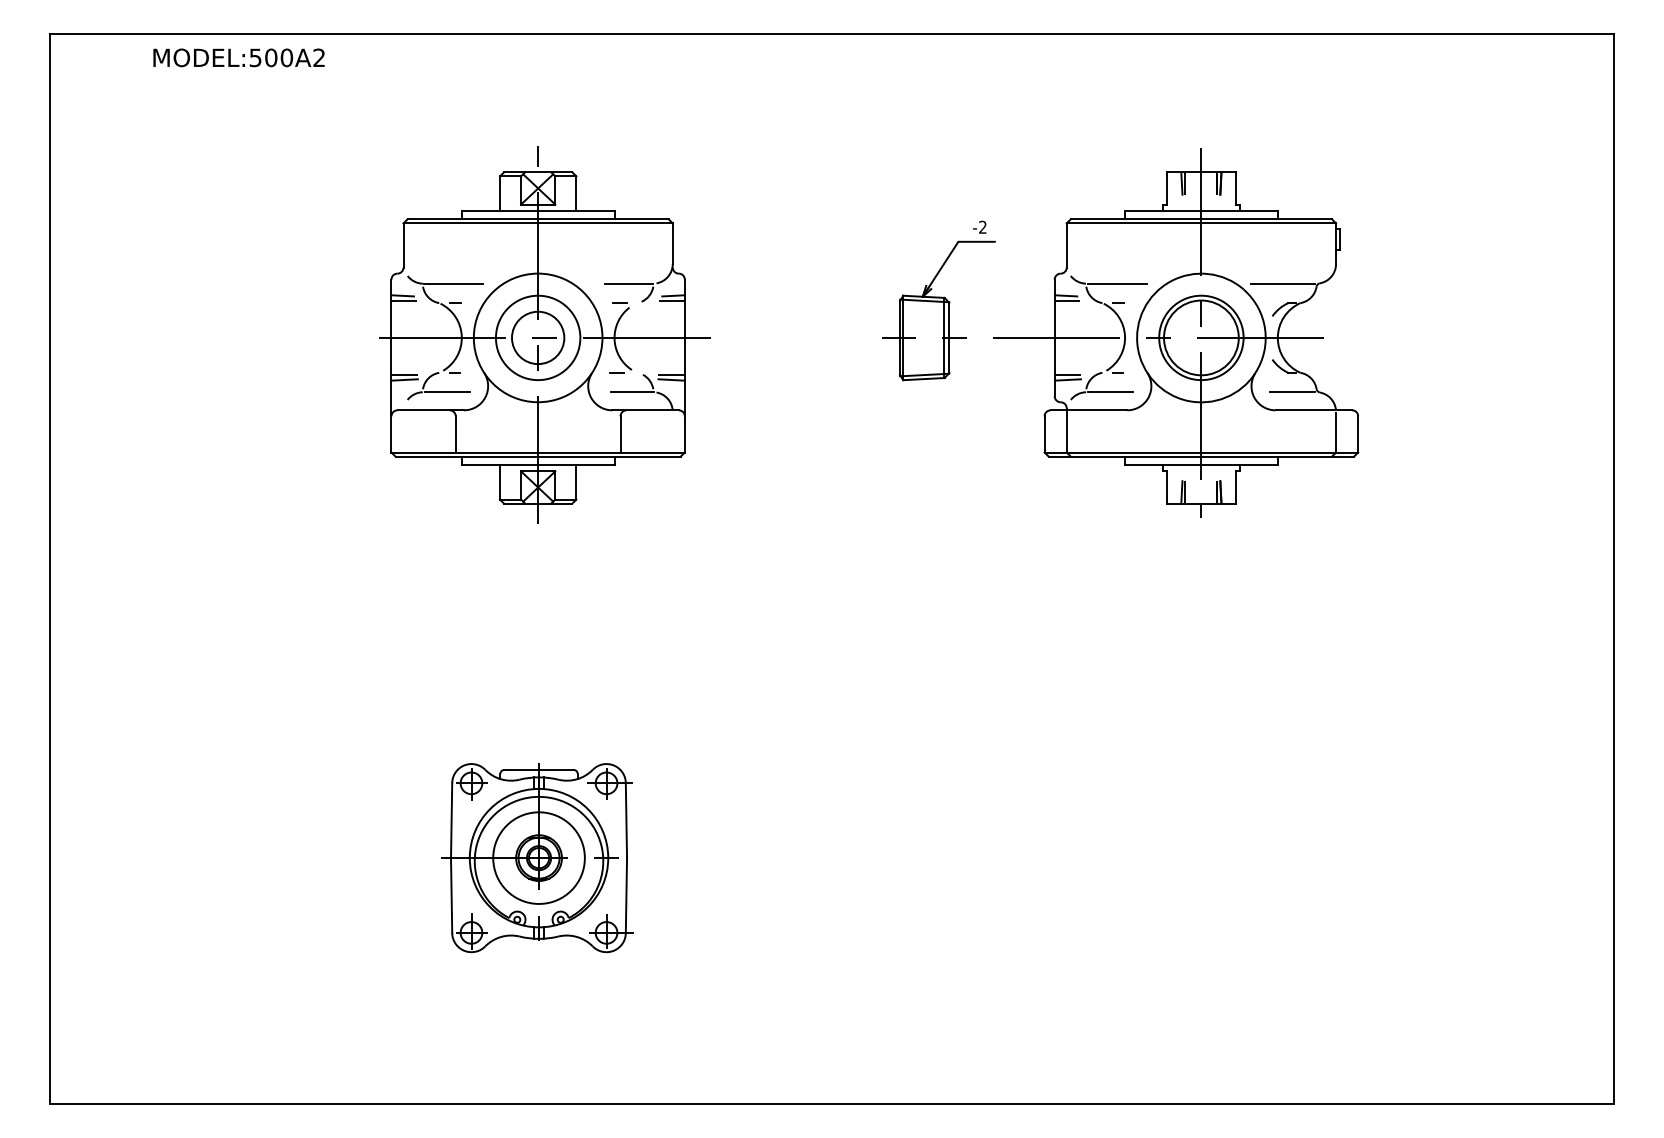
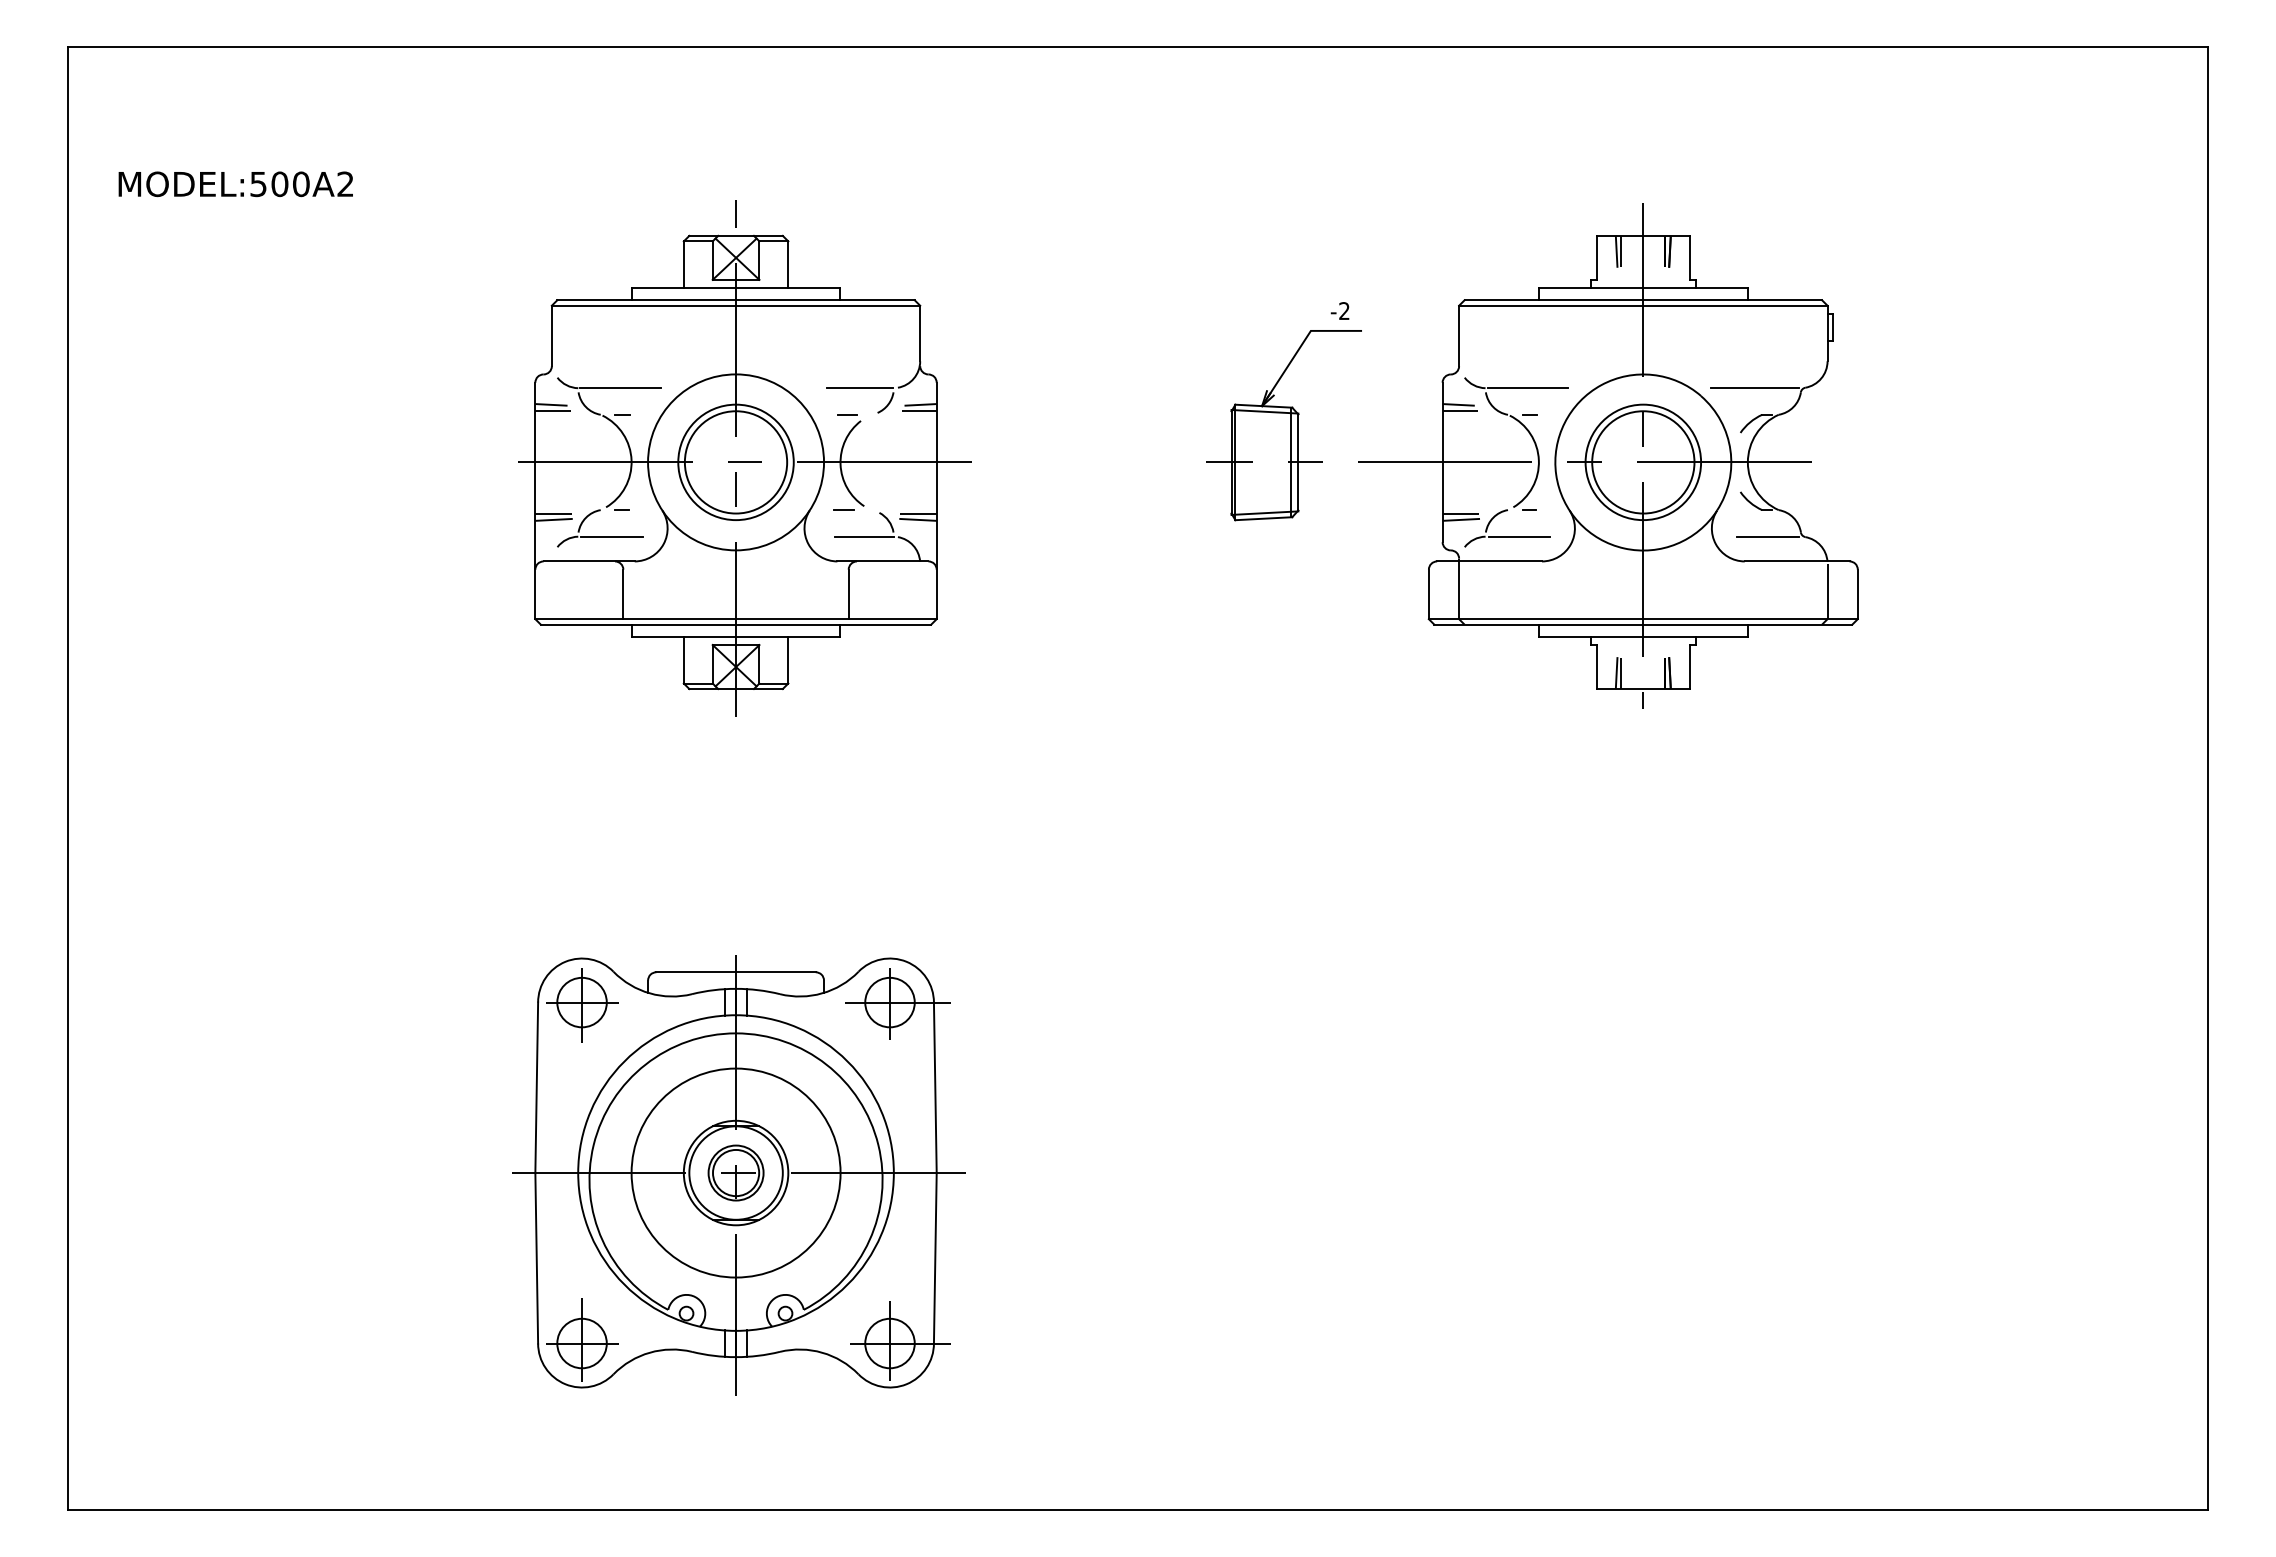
text: (238, 58) -> (235, 184), moved
circle: (537, 338) -> (735, 462), size x1.43
part: (539, 859) -> (738, 1175), size x1.67

